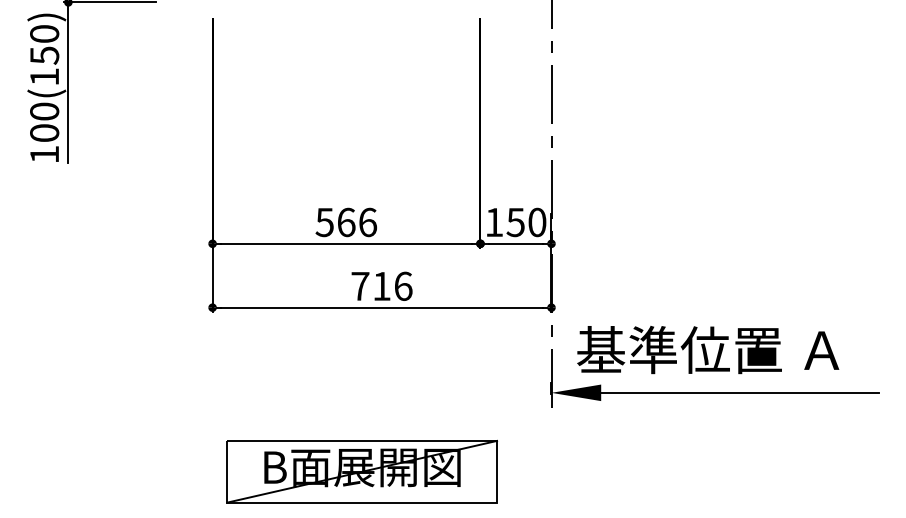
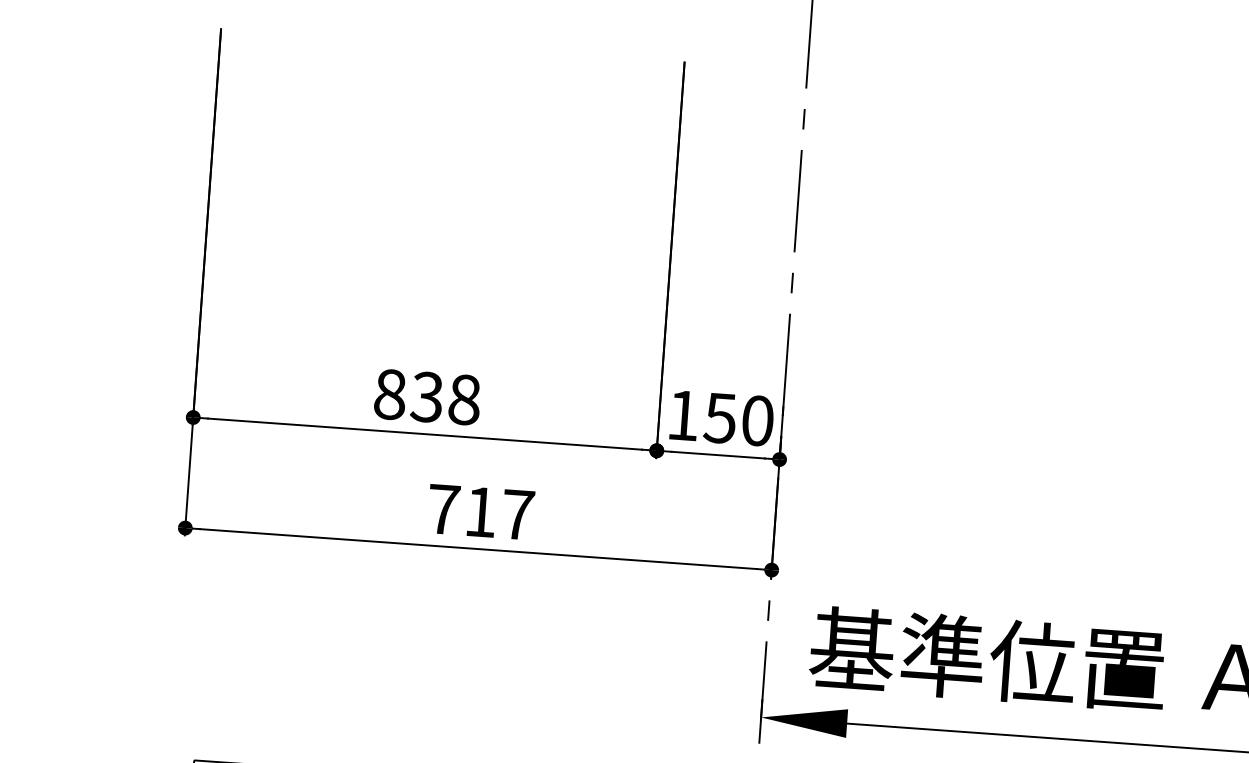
text: (346, 222) -> (427, 397), 566 -> 838
text: (403, 285) -> (518, 513), 716 -> 717

